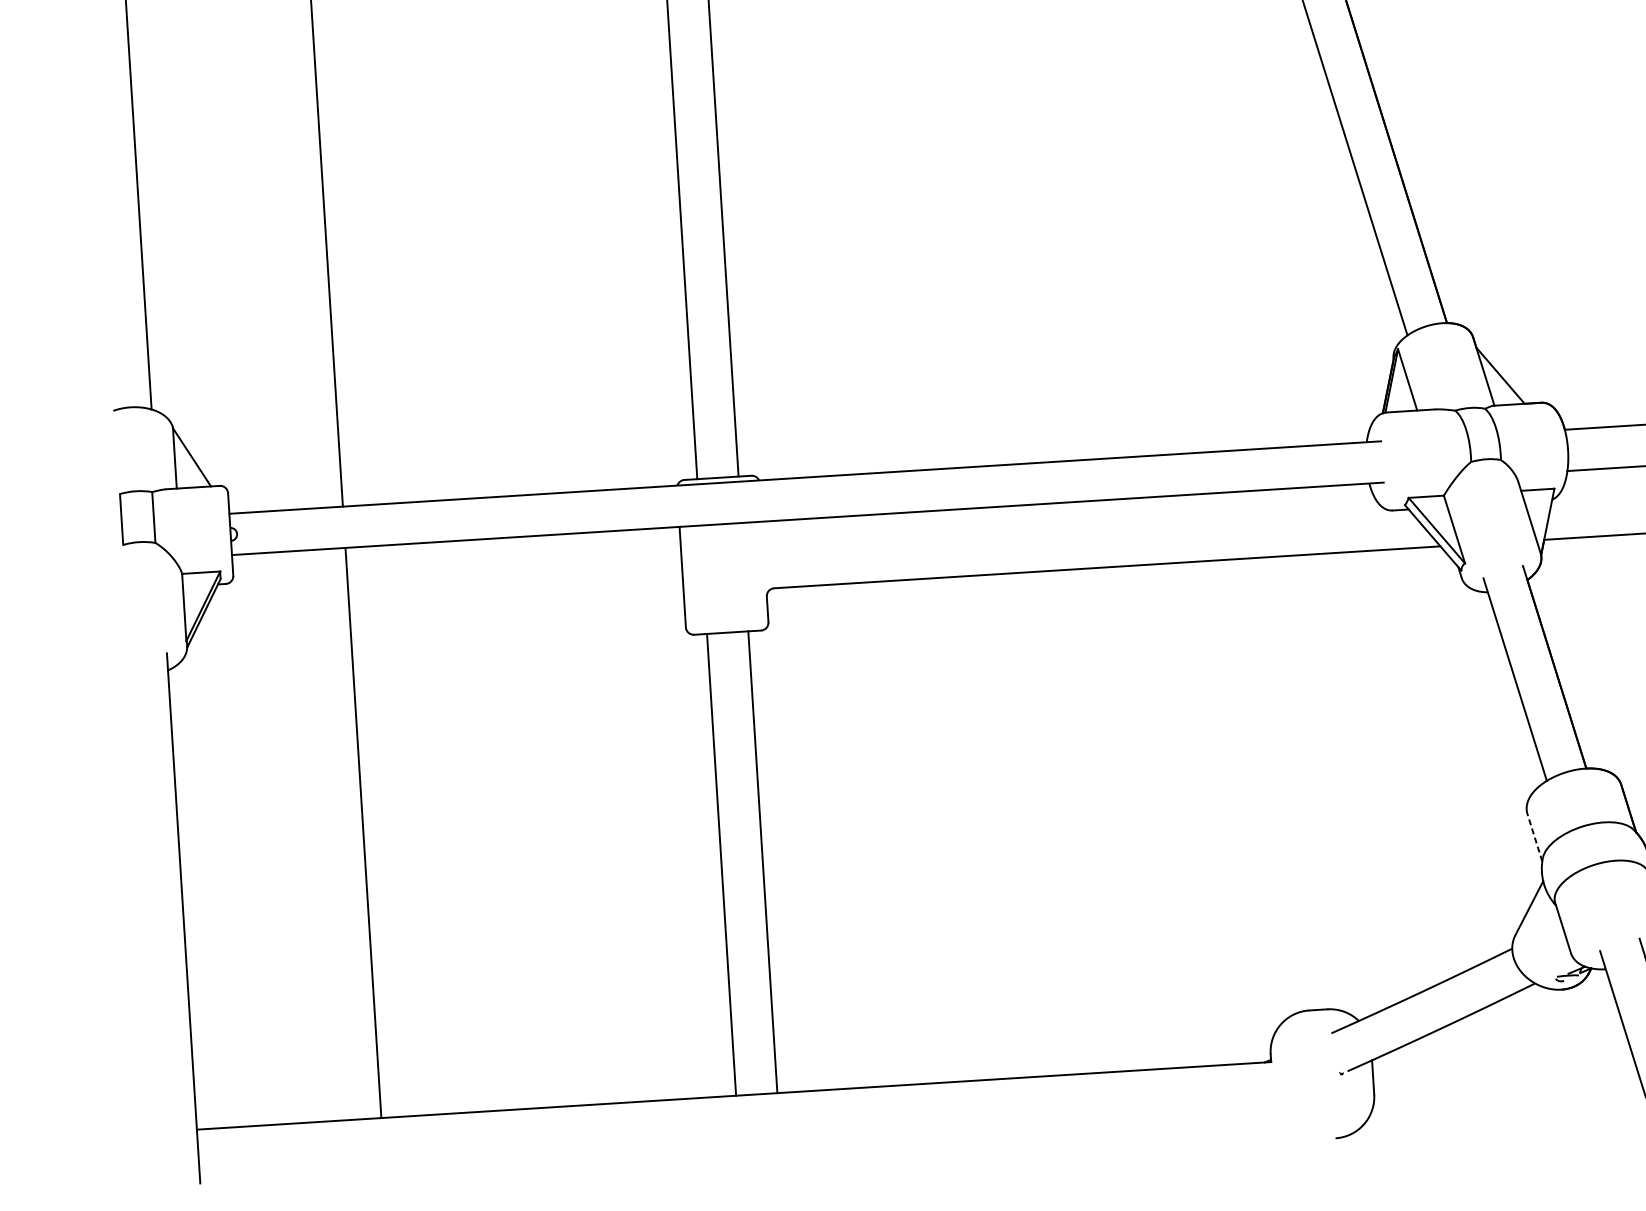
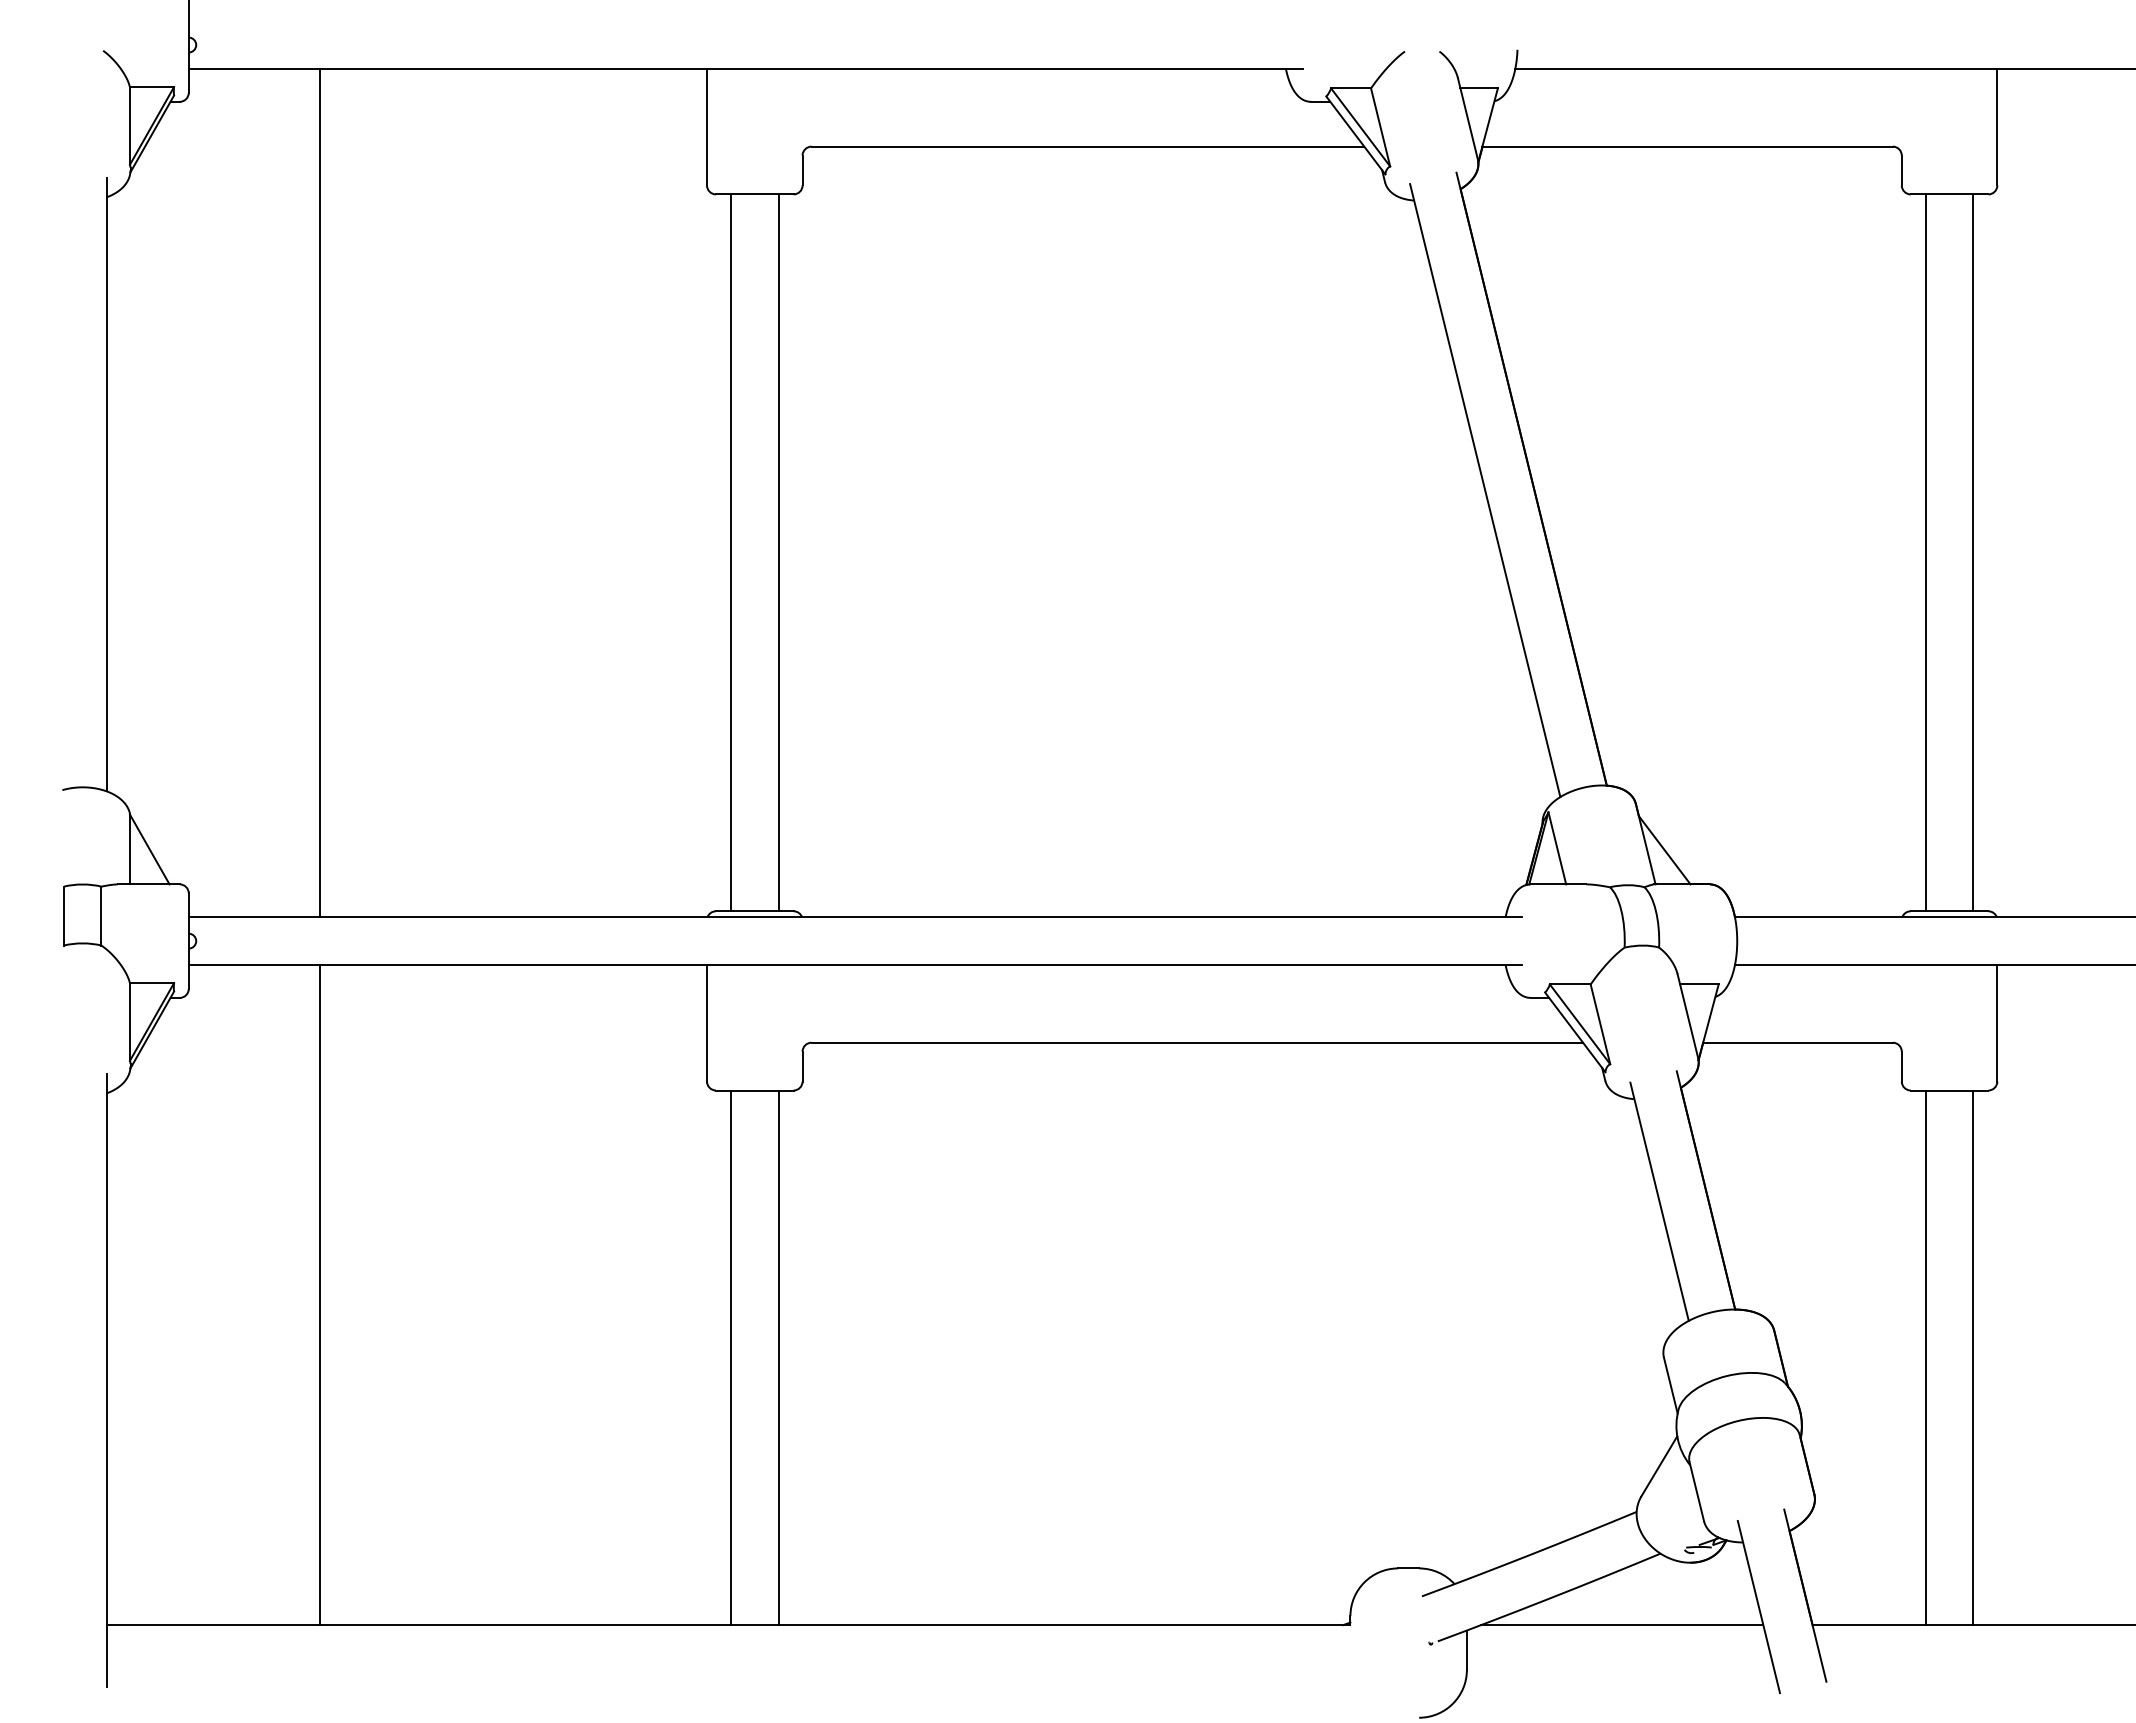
line: (1534, 837) -> (1670, 1385), dashed -> solid
line: (1505, 1047) -> (1621, 1625), added

